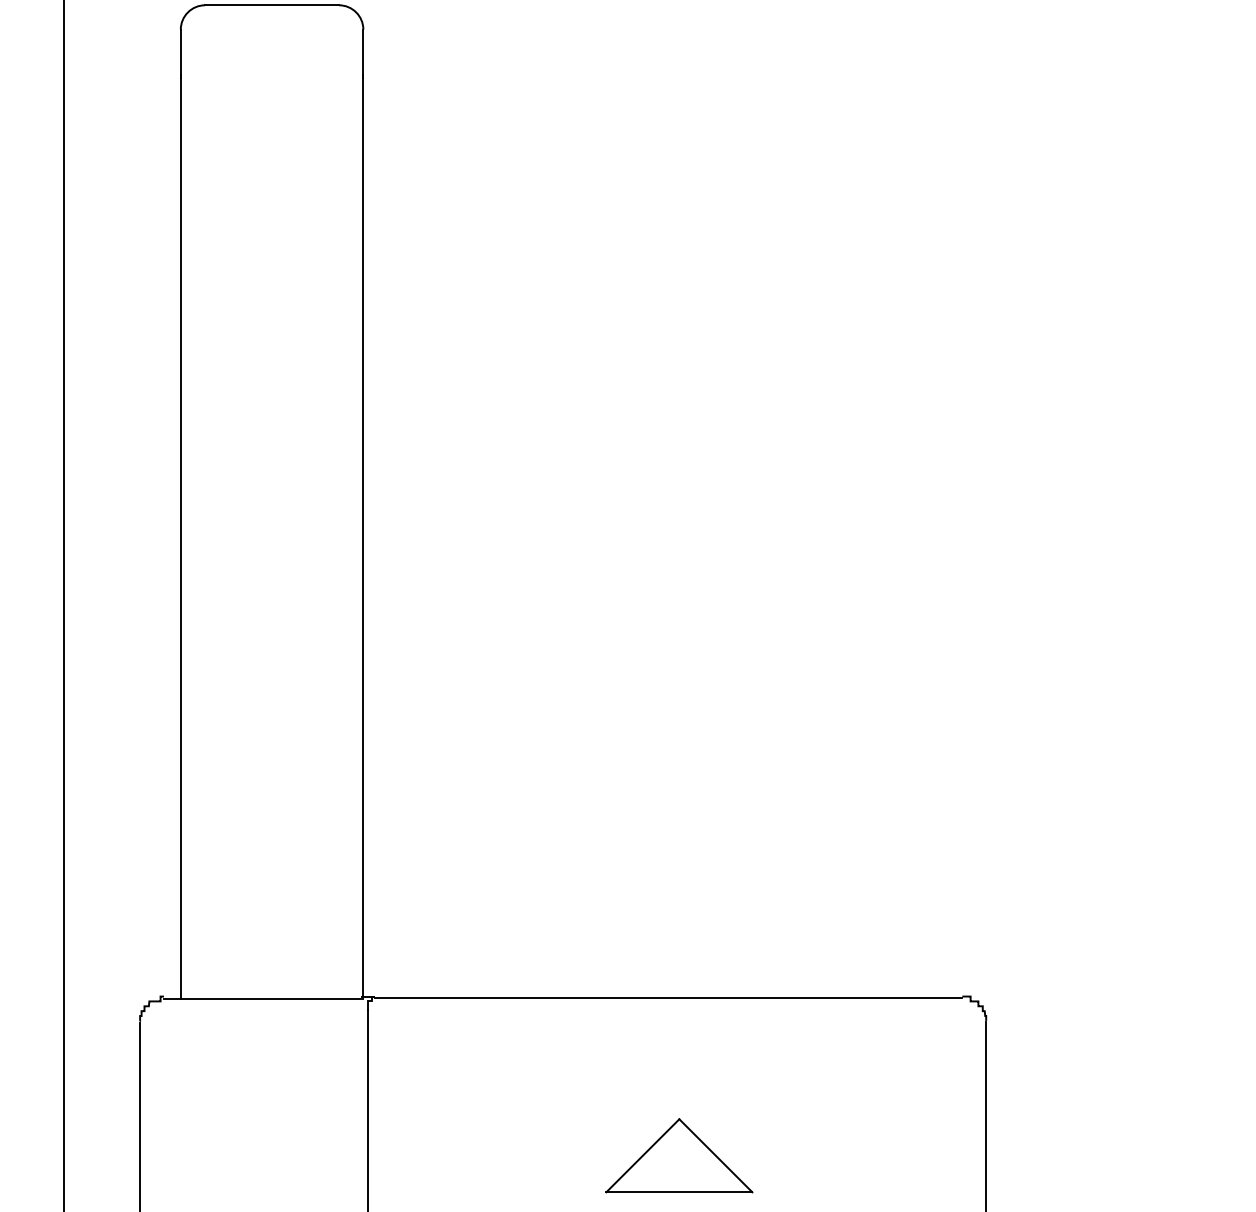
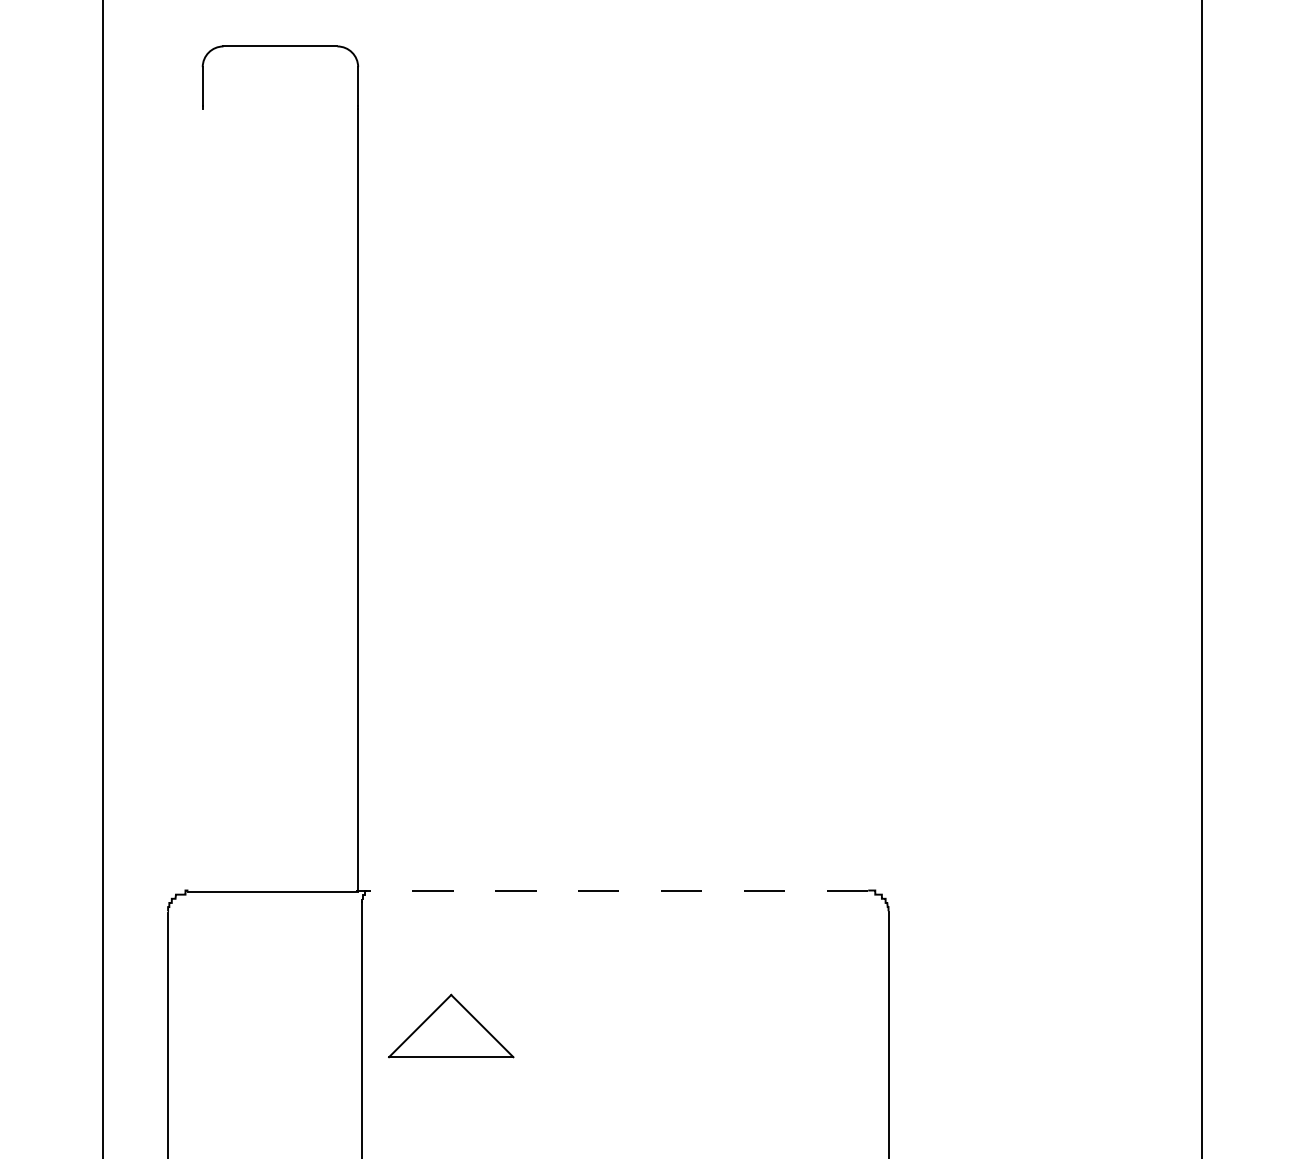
line: (180, 538) -> (202, 500), removed
line: (667, 997) -> (617, 891), solid -> dashed
part: (679, 1155) -> (451, 1025), moved

